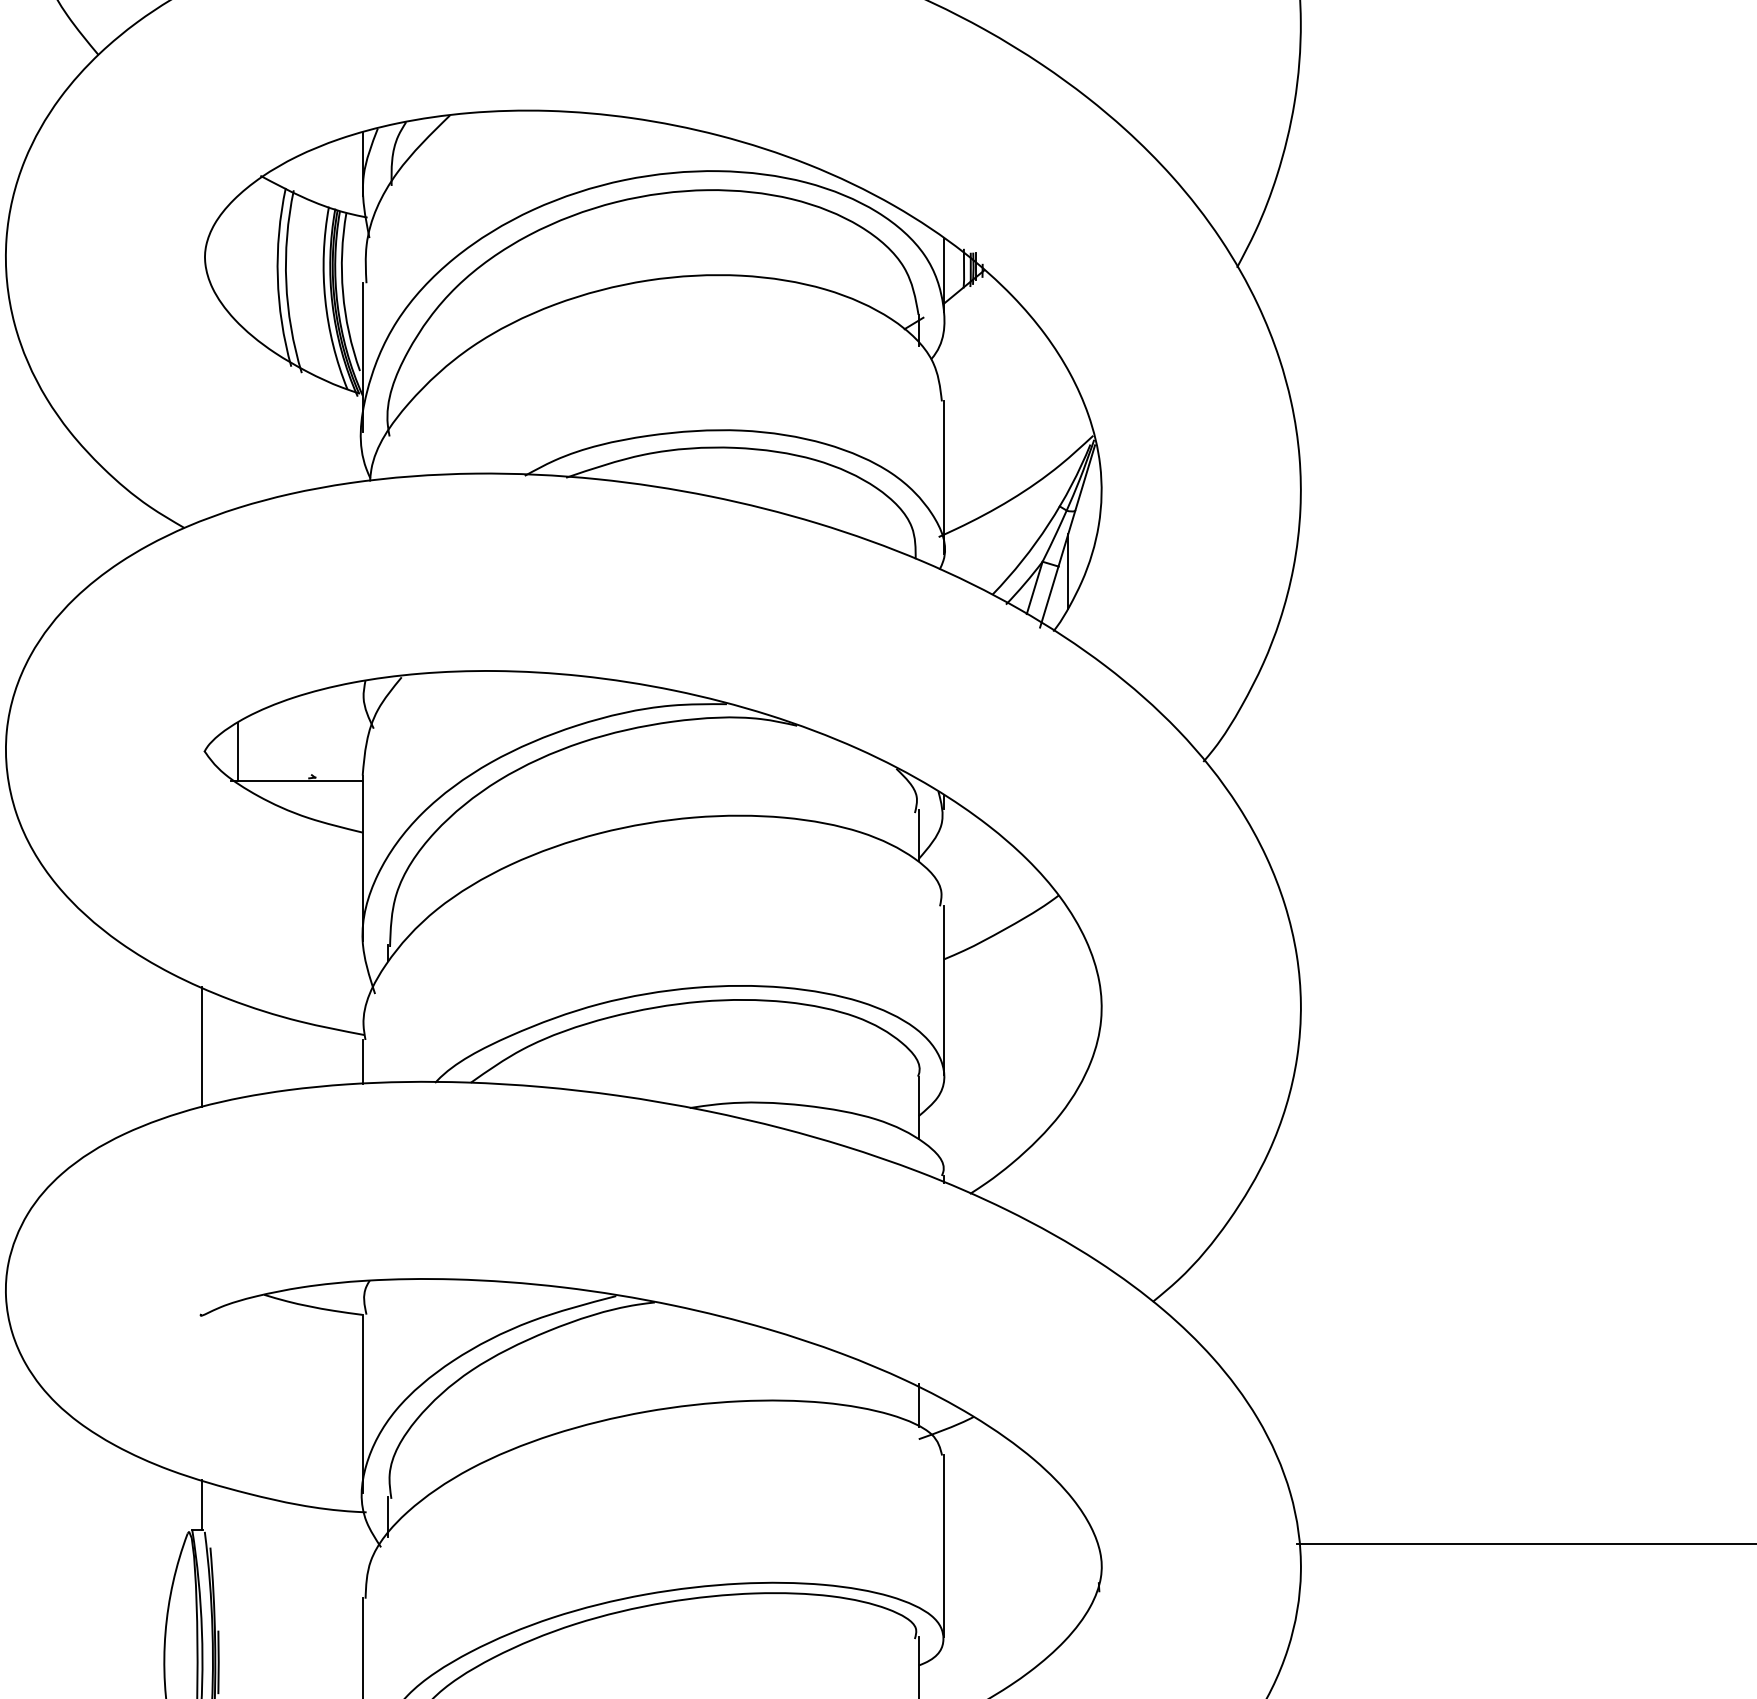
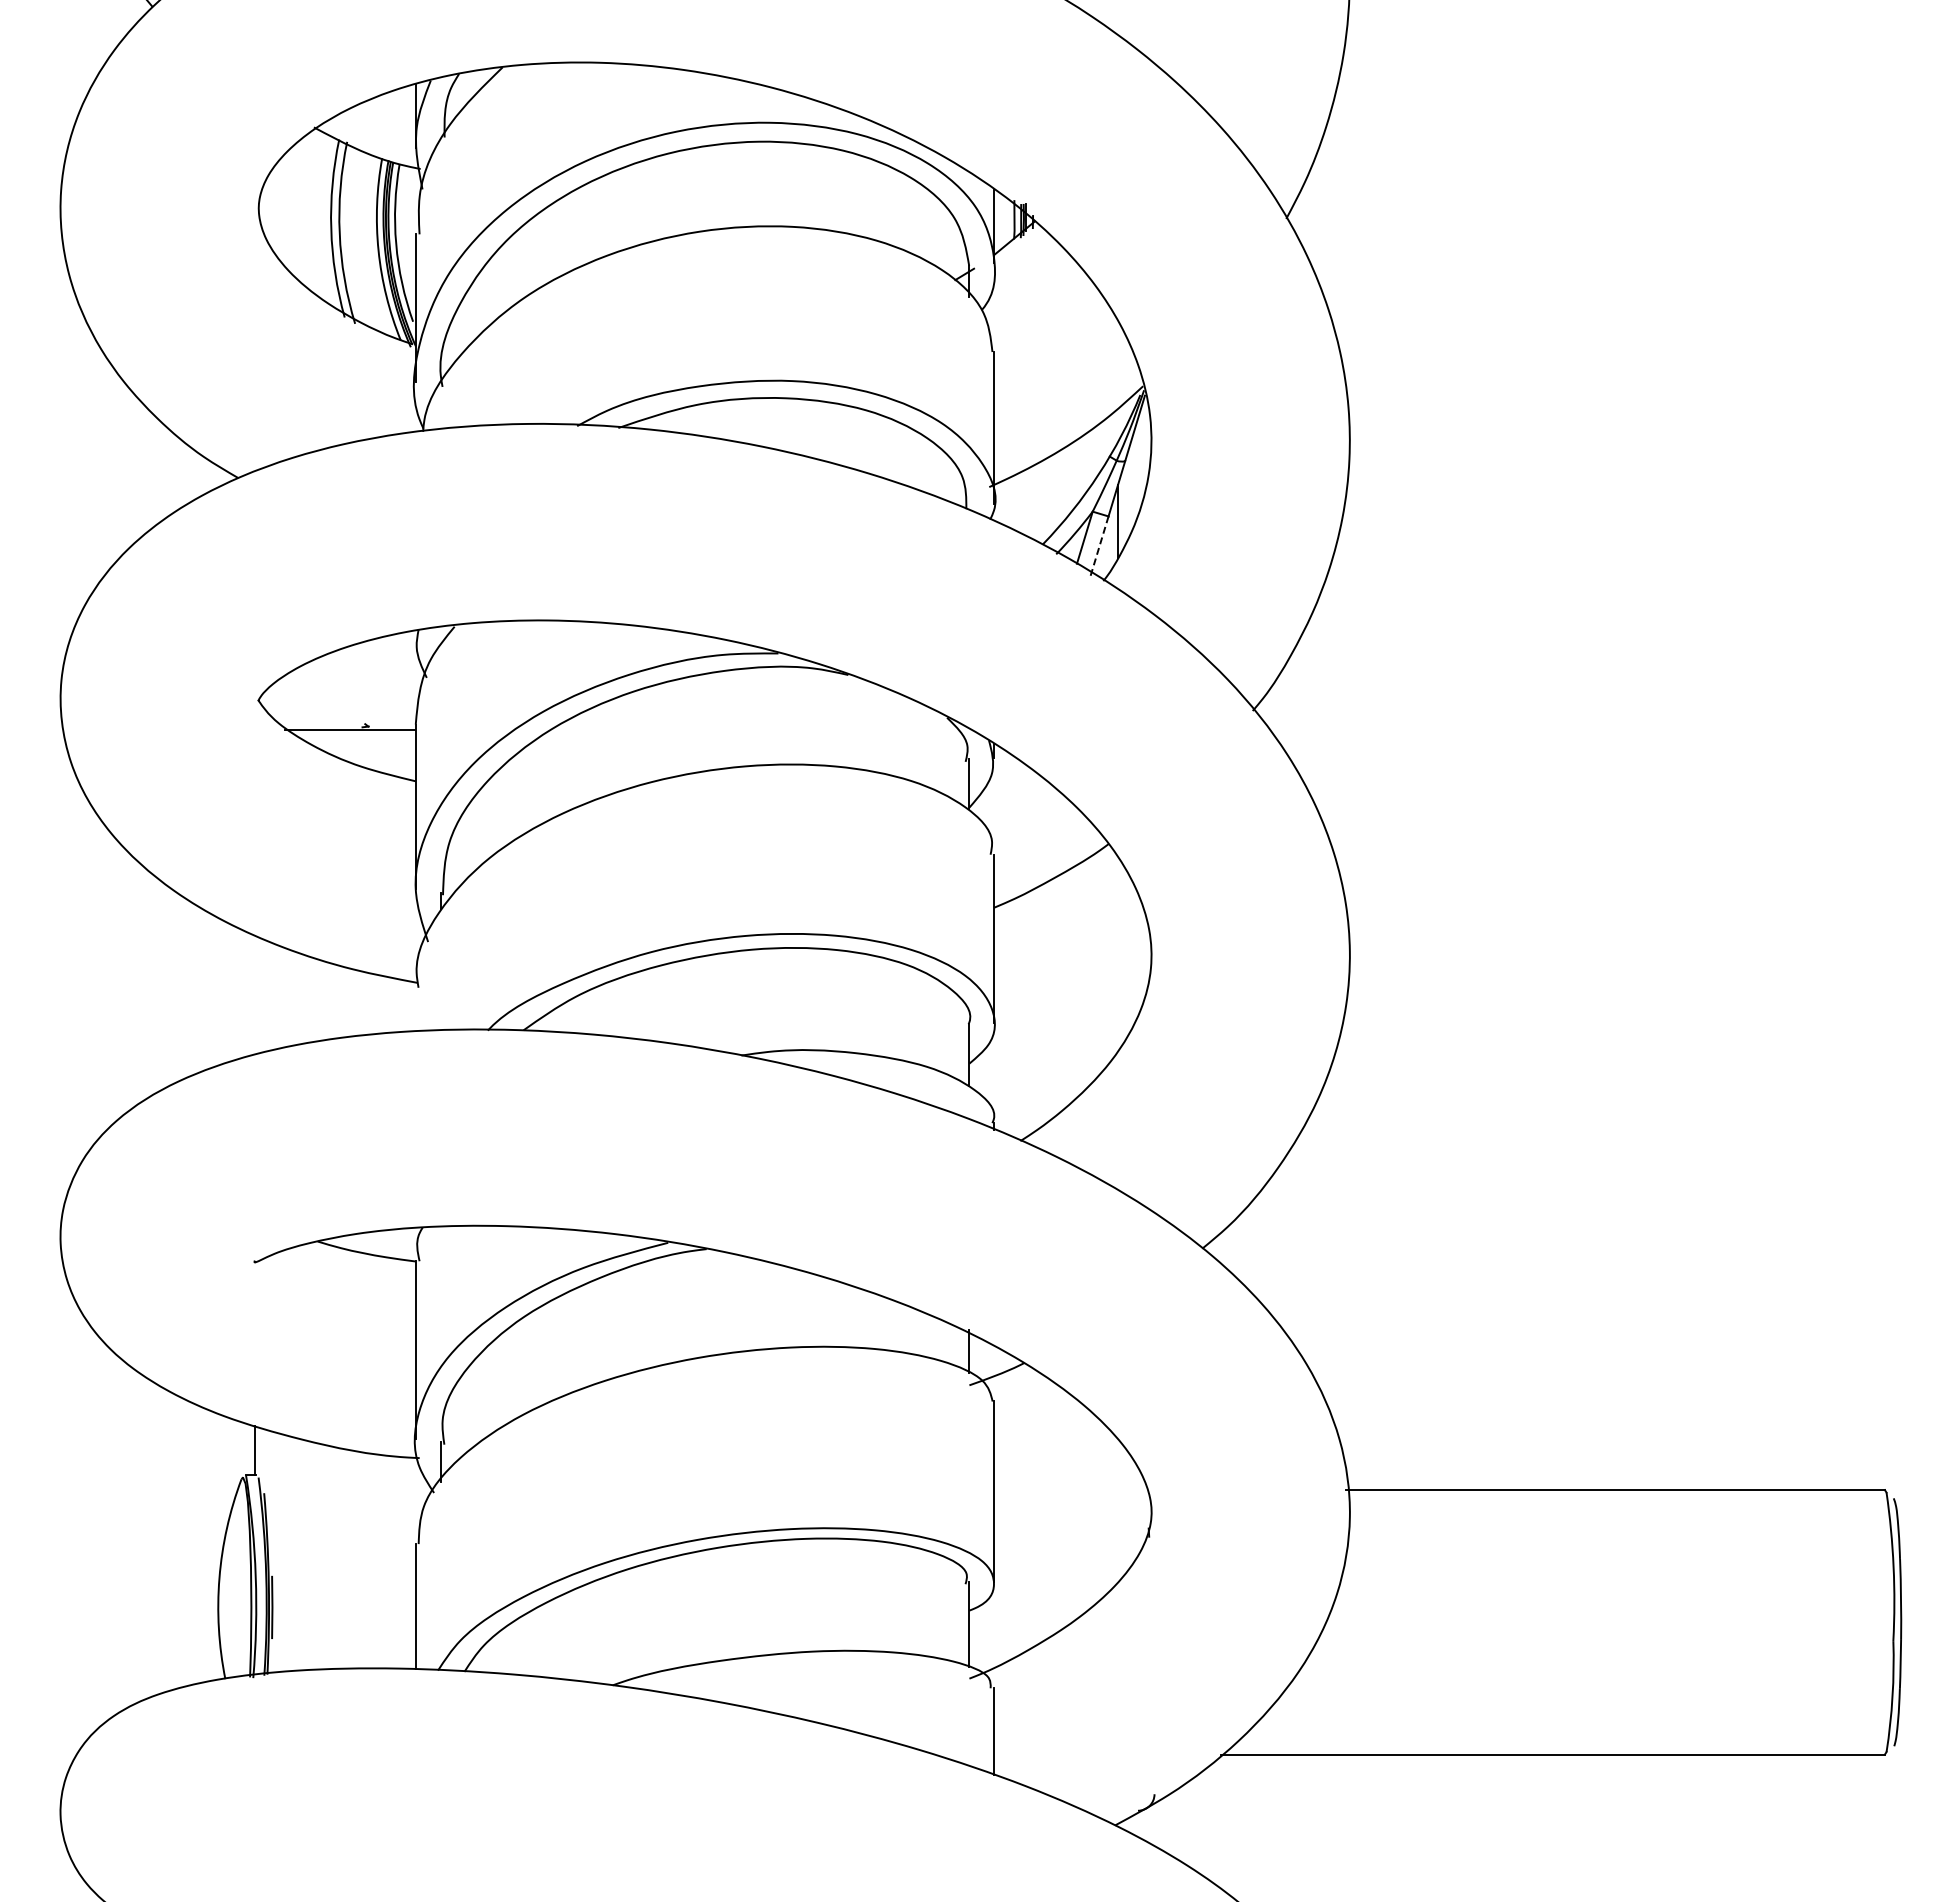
line: (1049, 596) -> (1099, 546), solid -> dashed
line: (237, 751) -> (291, 700), removed
line: (201, 1046) -> (255, 994), removed
line: (362, 1061) -> (415, 1009), removed

